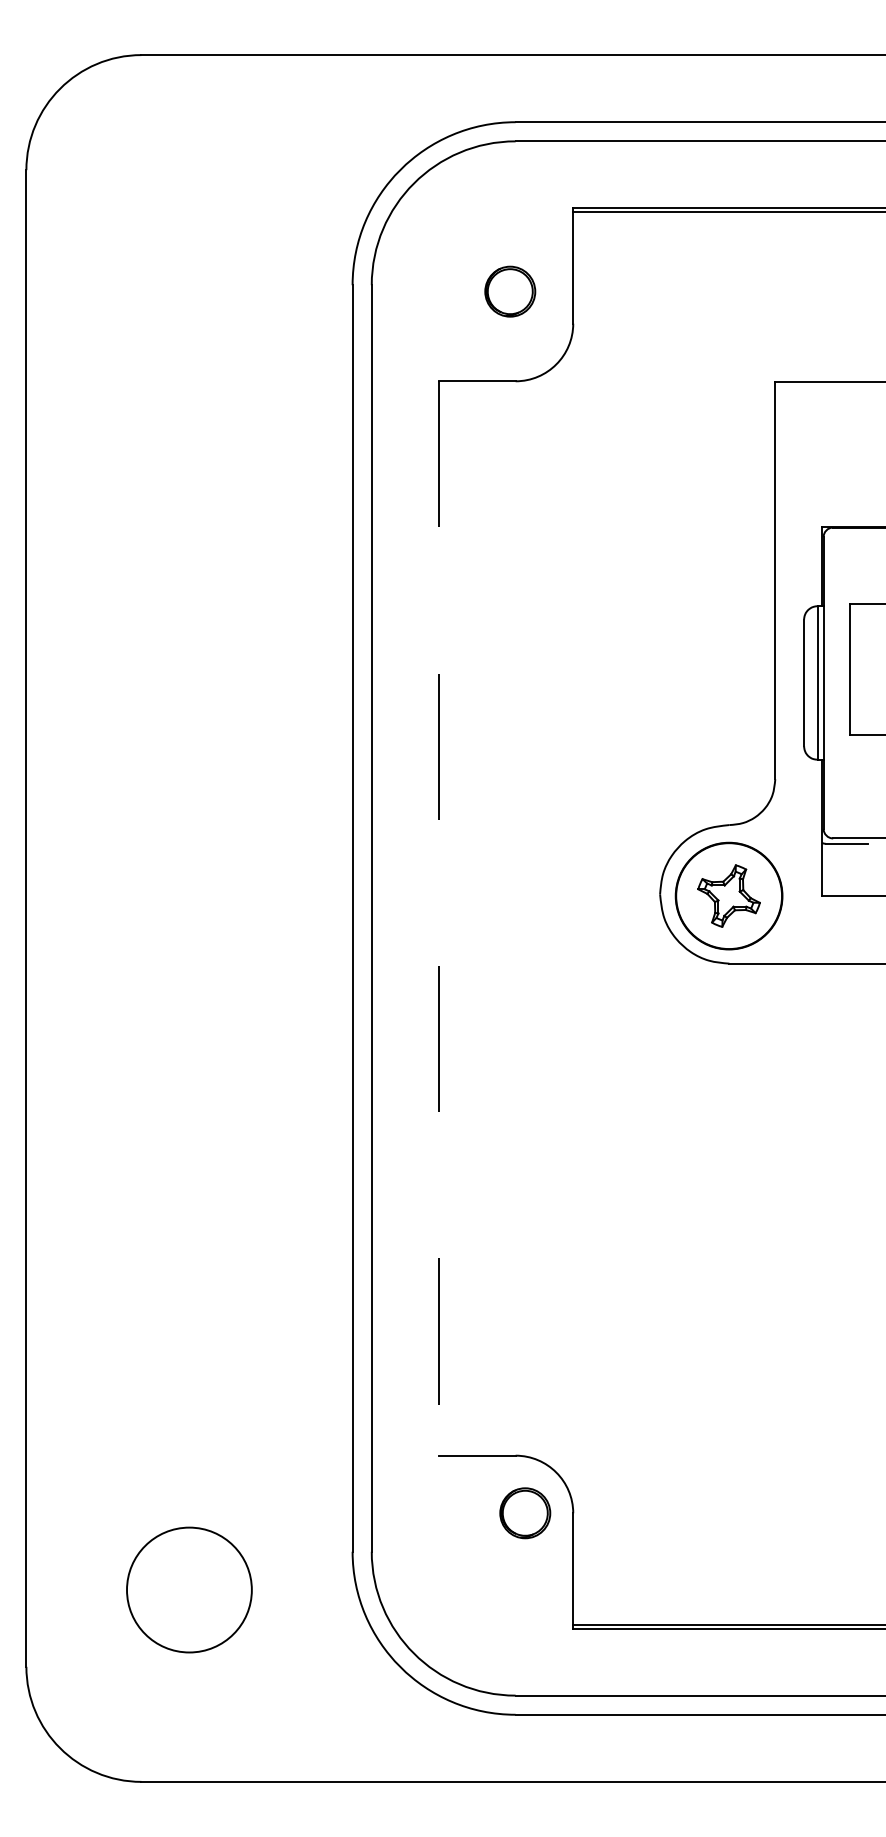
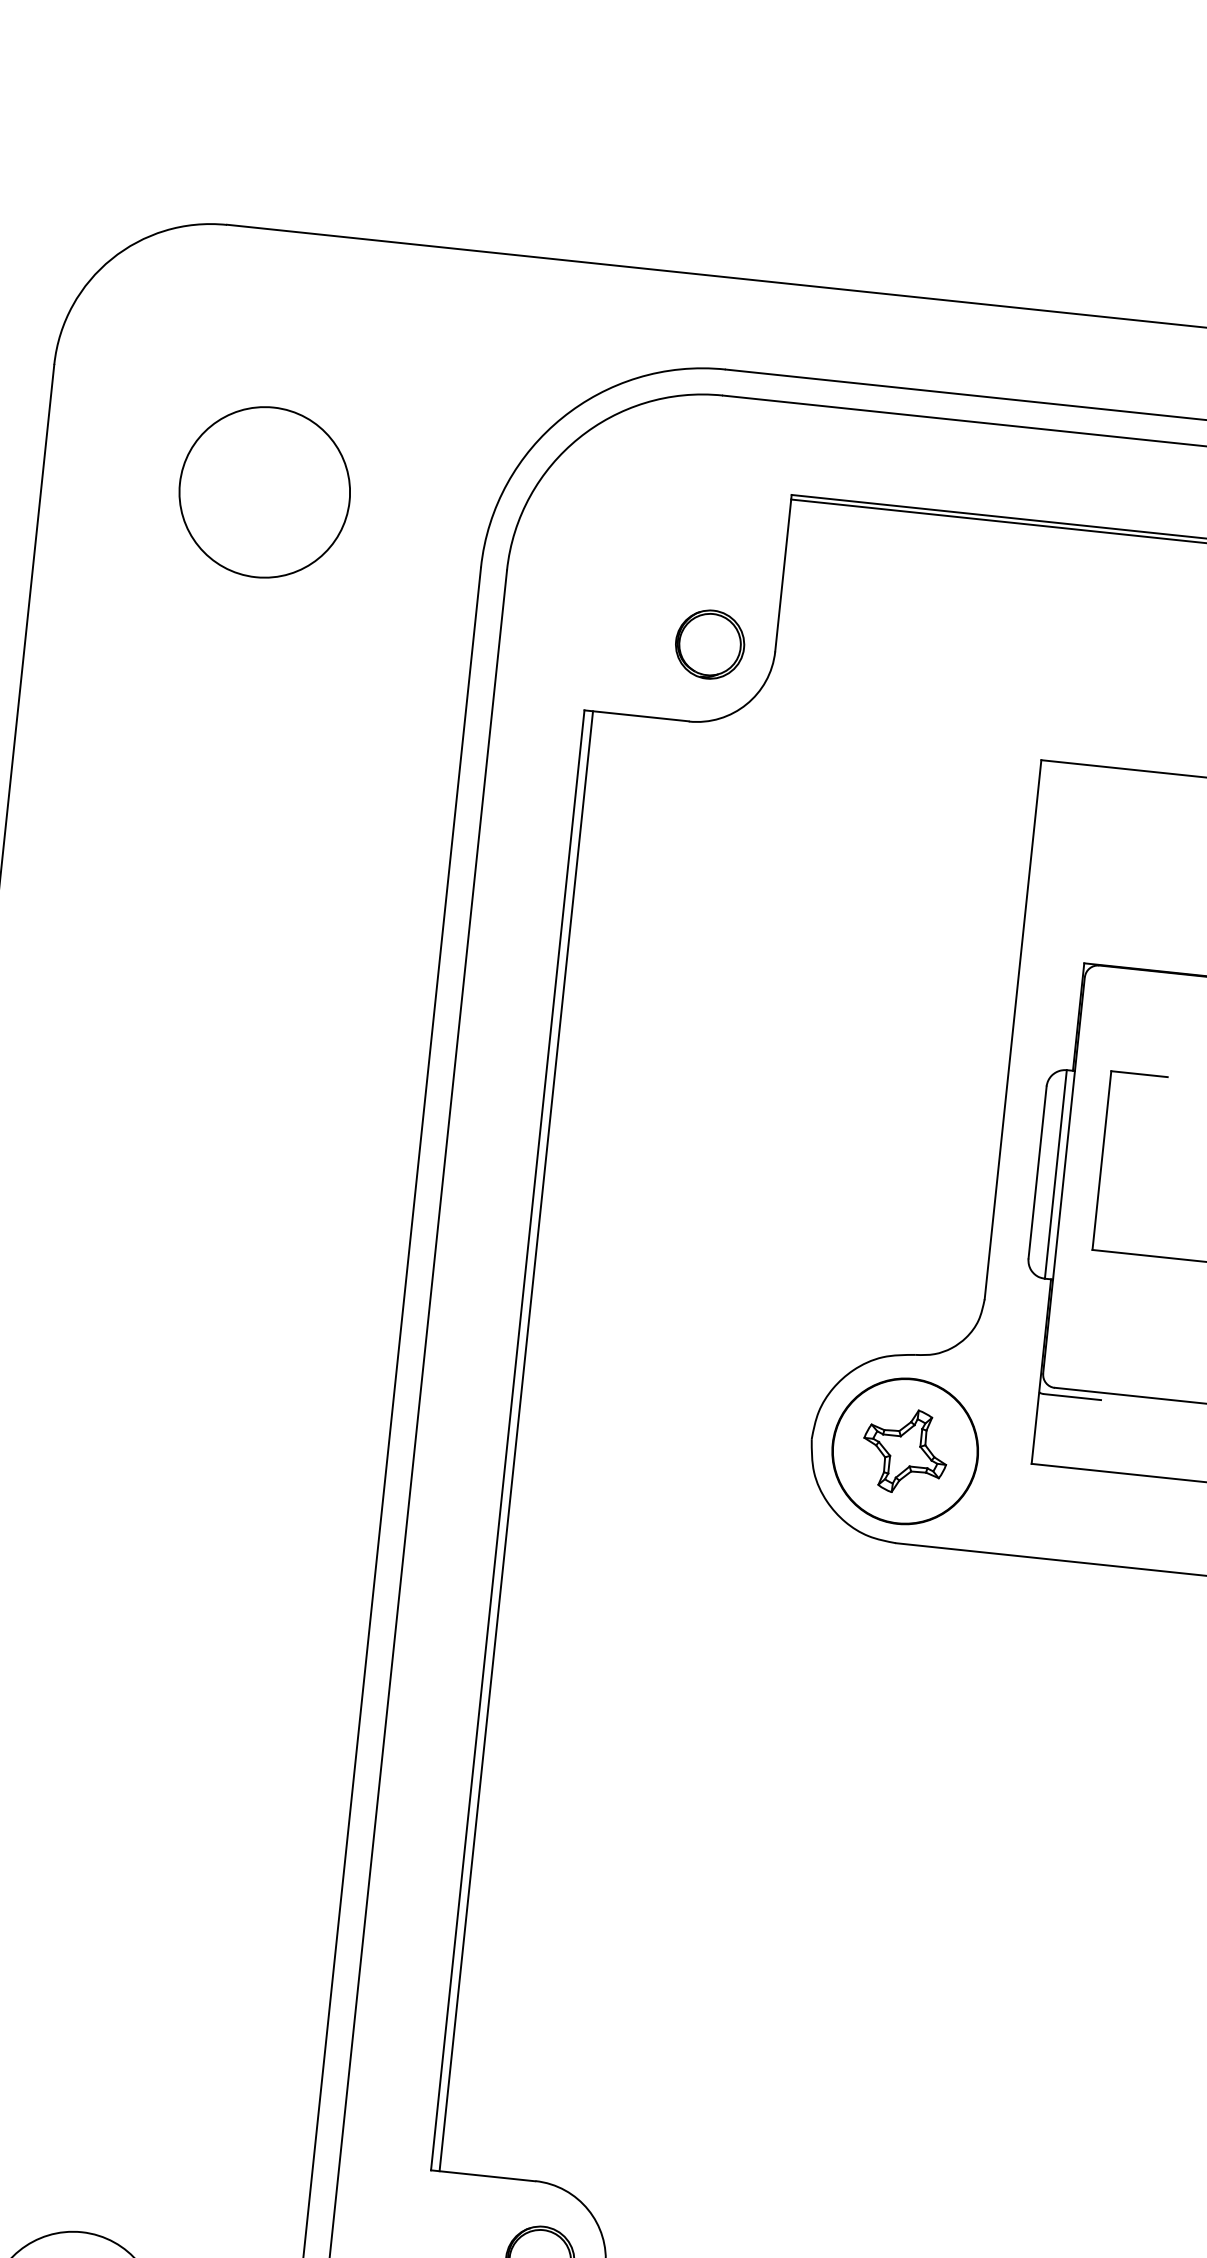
circle: (189, 246) -> (264, 491), added
part: (510, 291) -> (710, 644), moved
line: (438, 918) -> (507, 1440), dashed -> solid
line: (445, 918) -> (516, 1441), added

